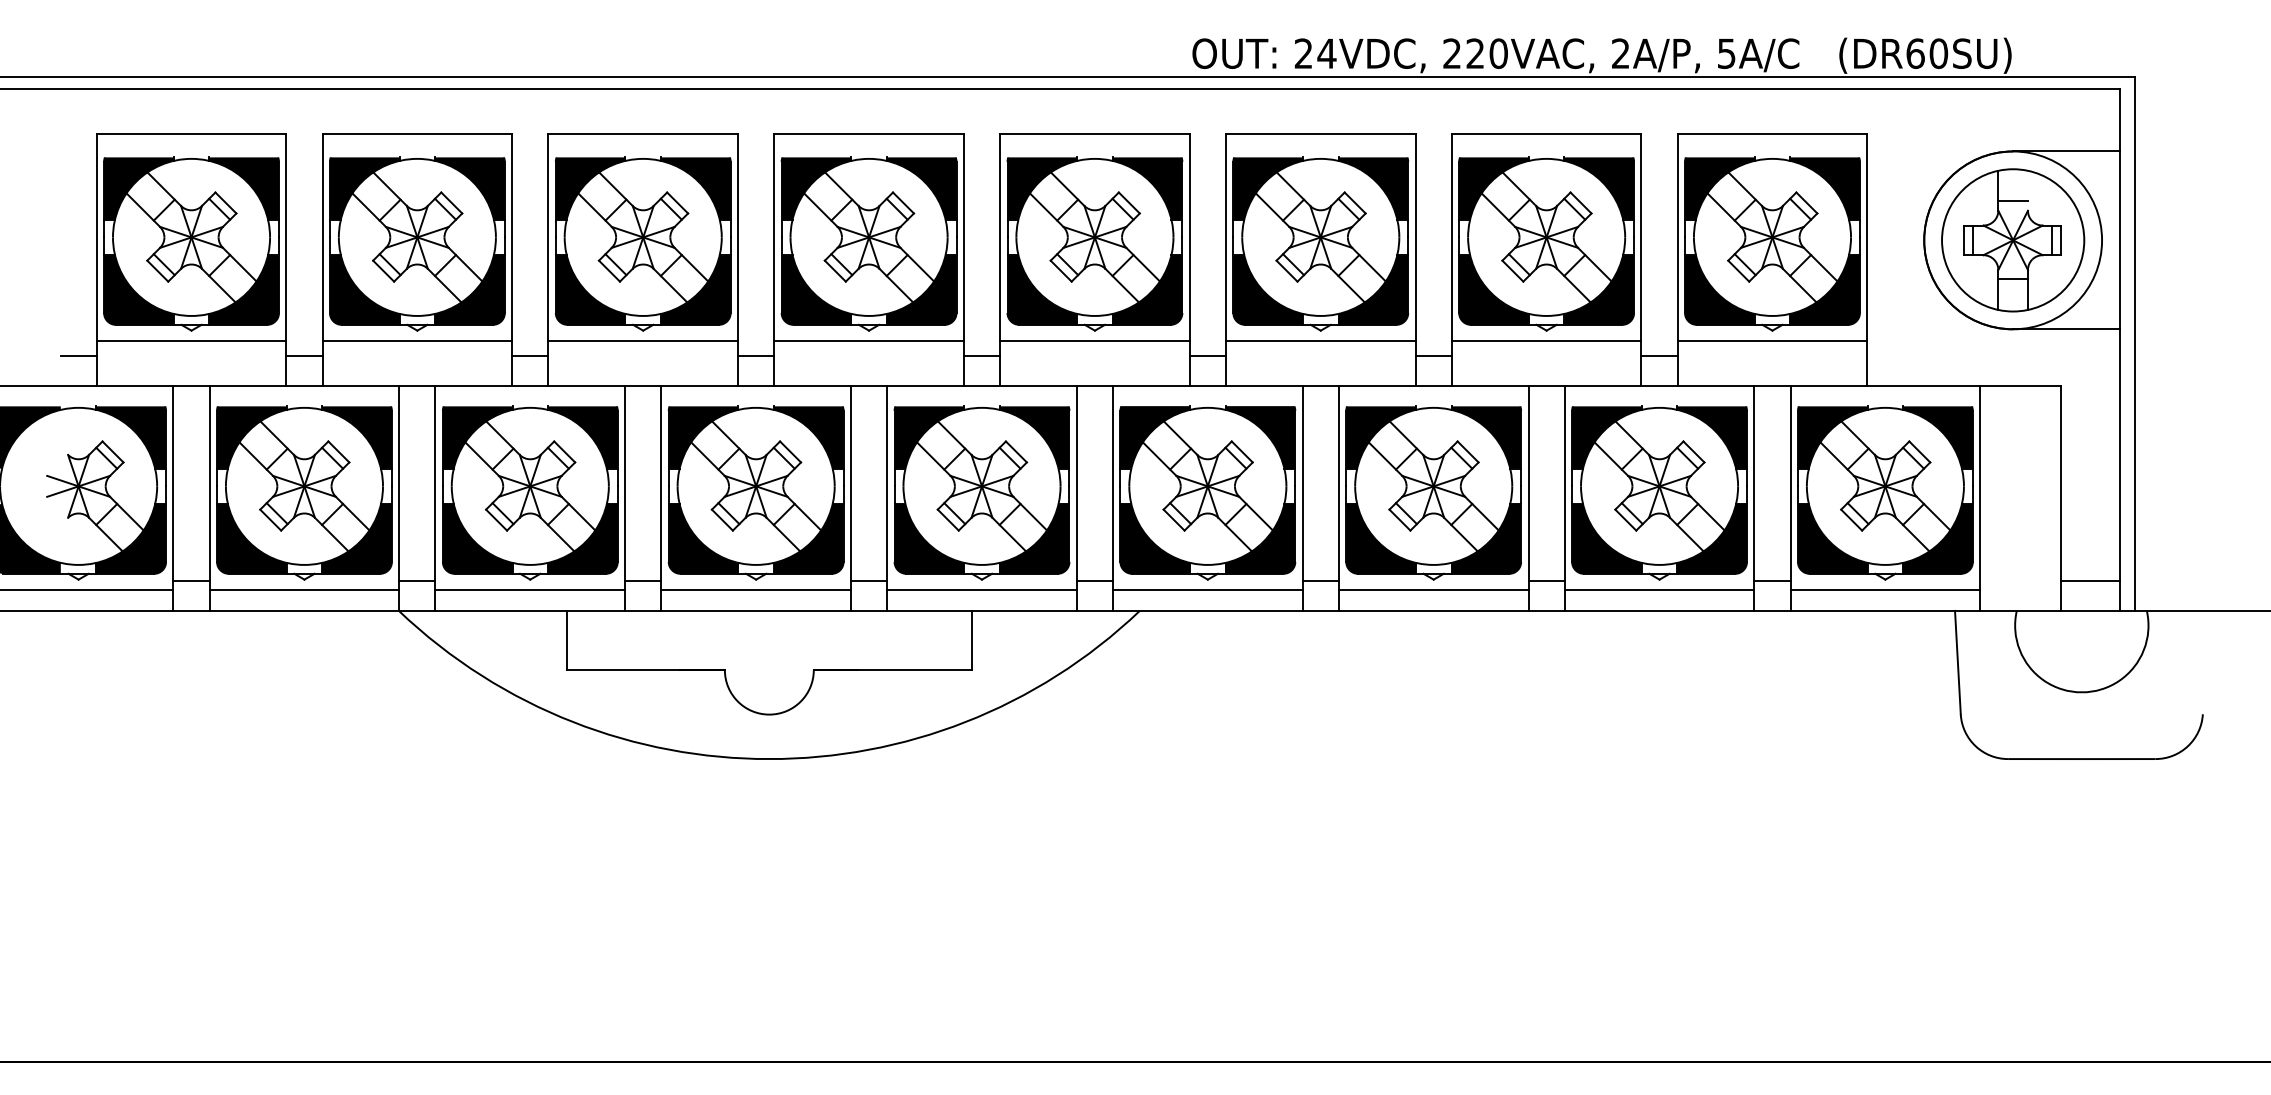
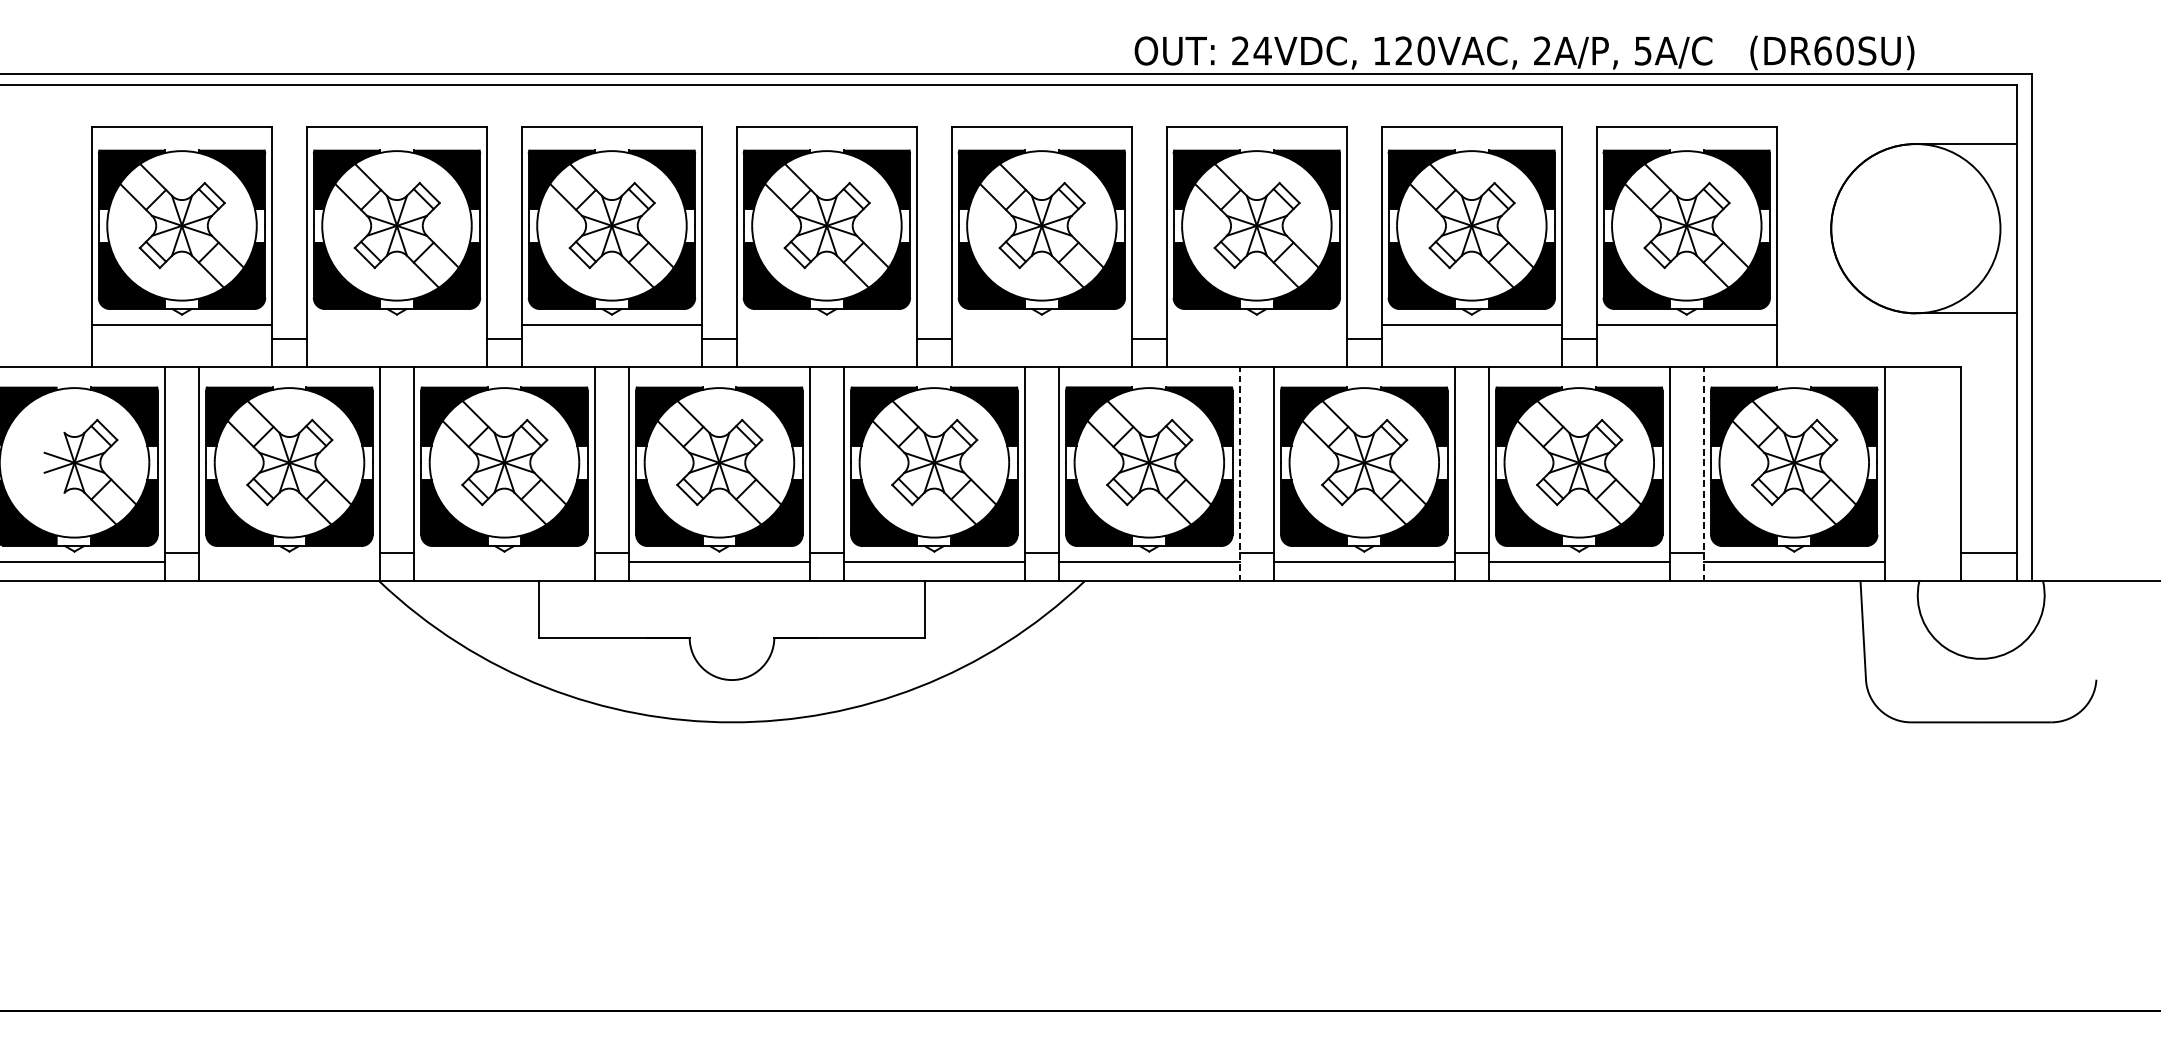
text: (1451, 53) -> (1381, 50), 220VAC, -> 120VAC,
part: (2013, 240) -> (1916, 228), removed
line: (417, 341) -> (397, 324), removed
line: (868, 341) -> (826, 324), removed
line: (1094, 341) -> (1041, 324), removed
line: (1320, 341) -> (1256, 324), removed
line: (78, 355) -> (74, 338), removed
line: (1302, 498) -> (1239, 474), solid -> dashed
line: (1790, 498) -> (1703, 474), solid -> dashed
line: (304, 590) -> (289, 561), removed
line: (530, 590) -> (504, 561), removed

